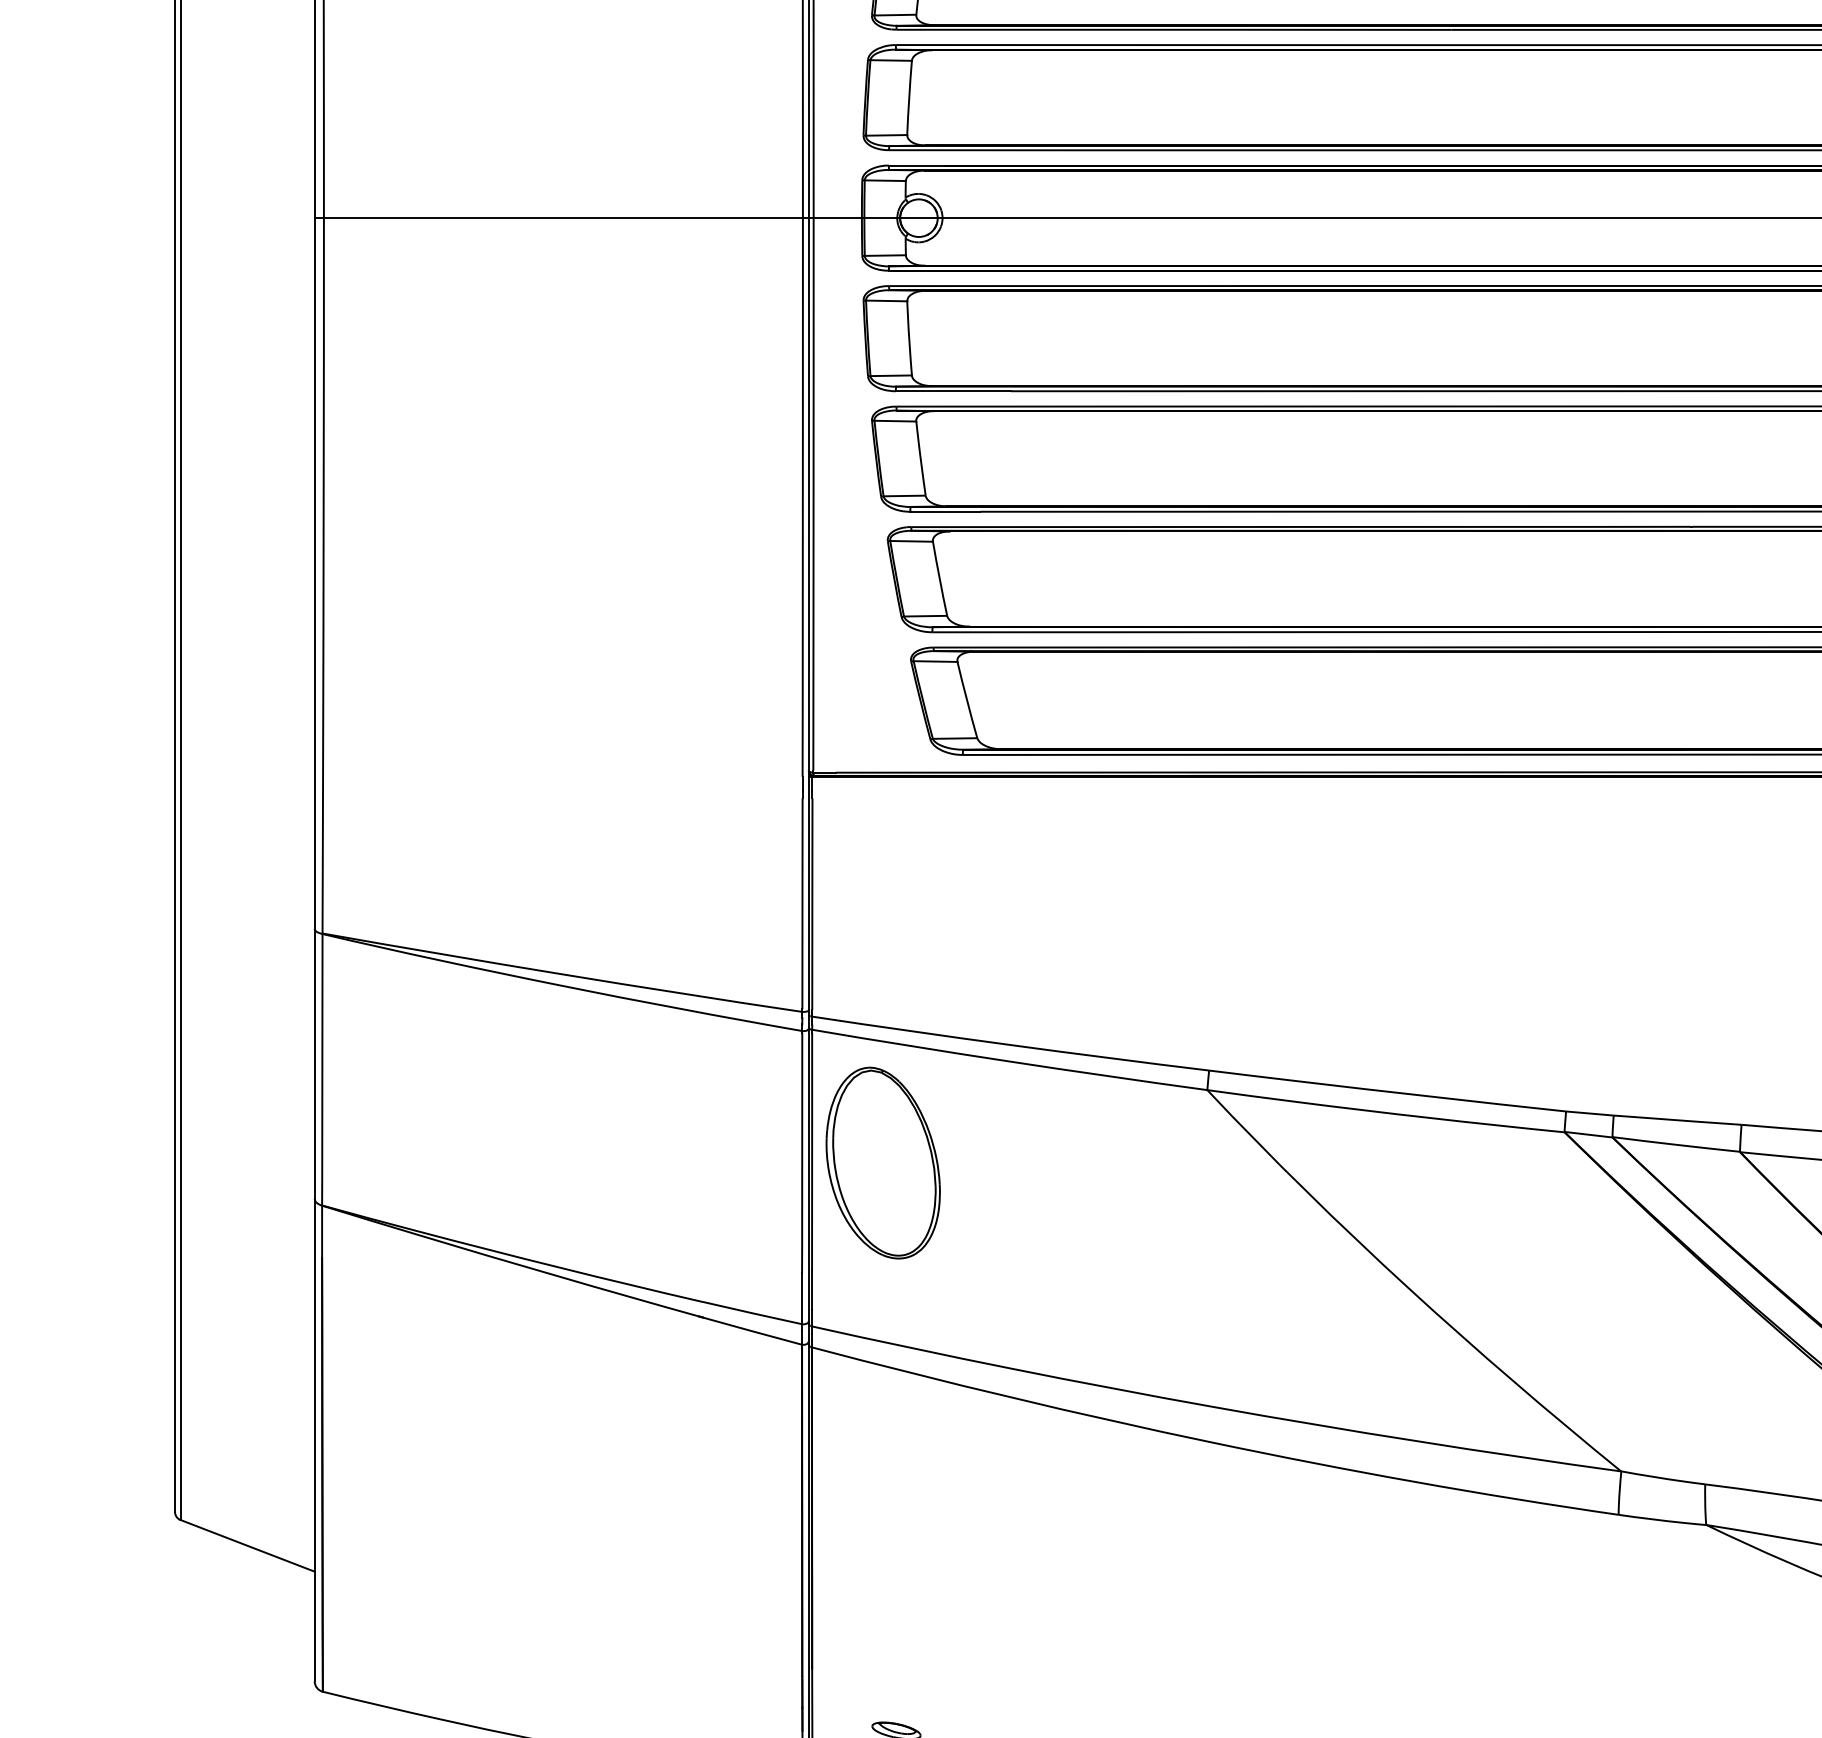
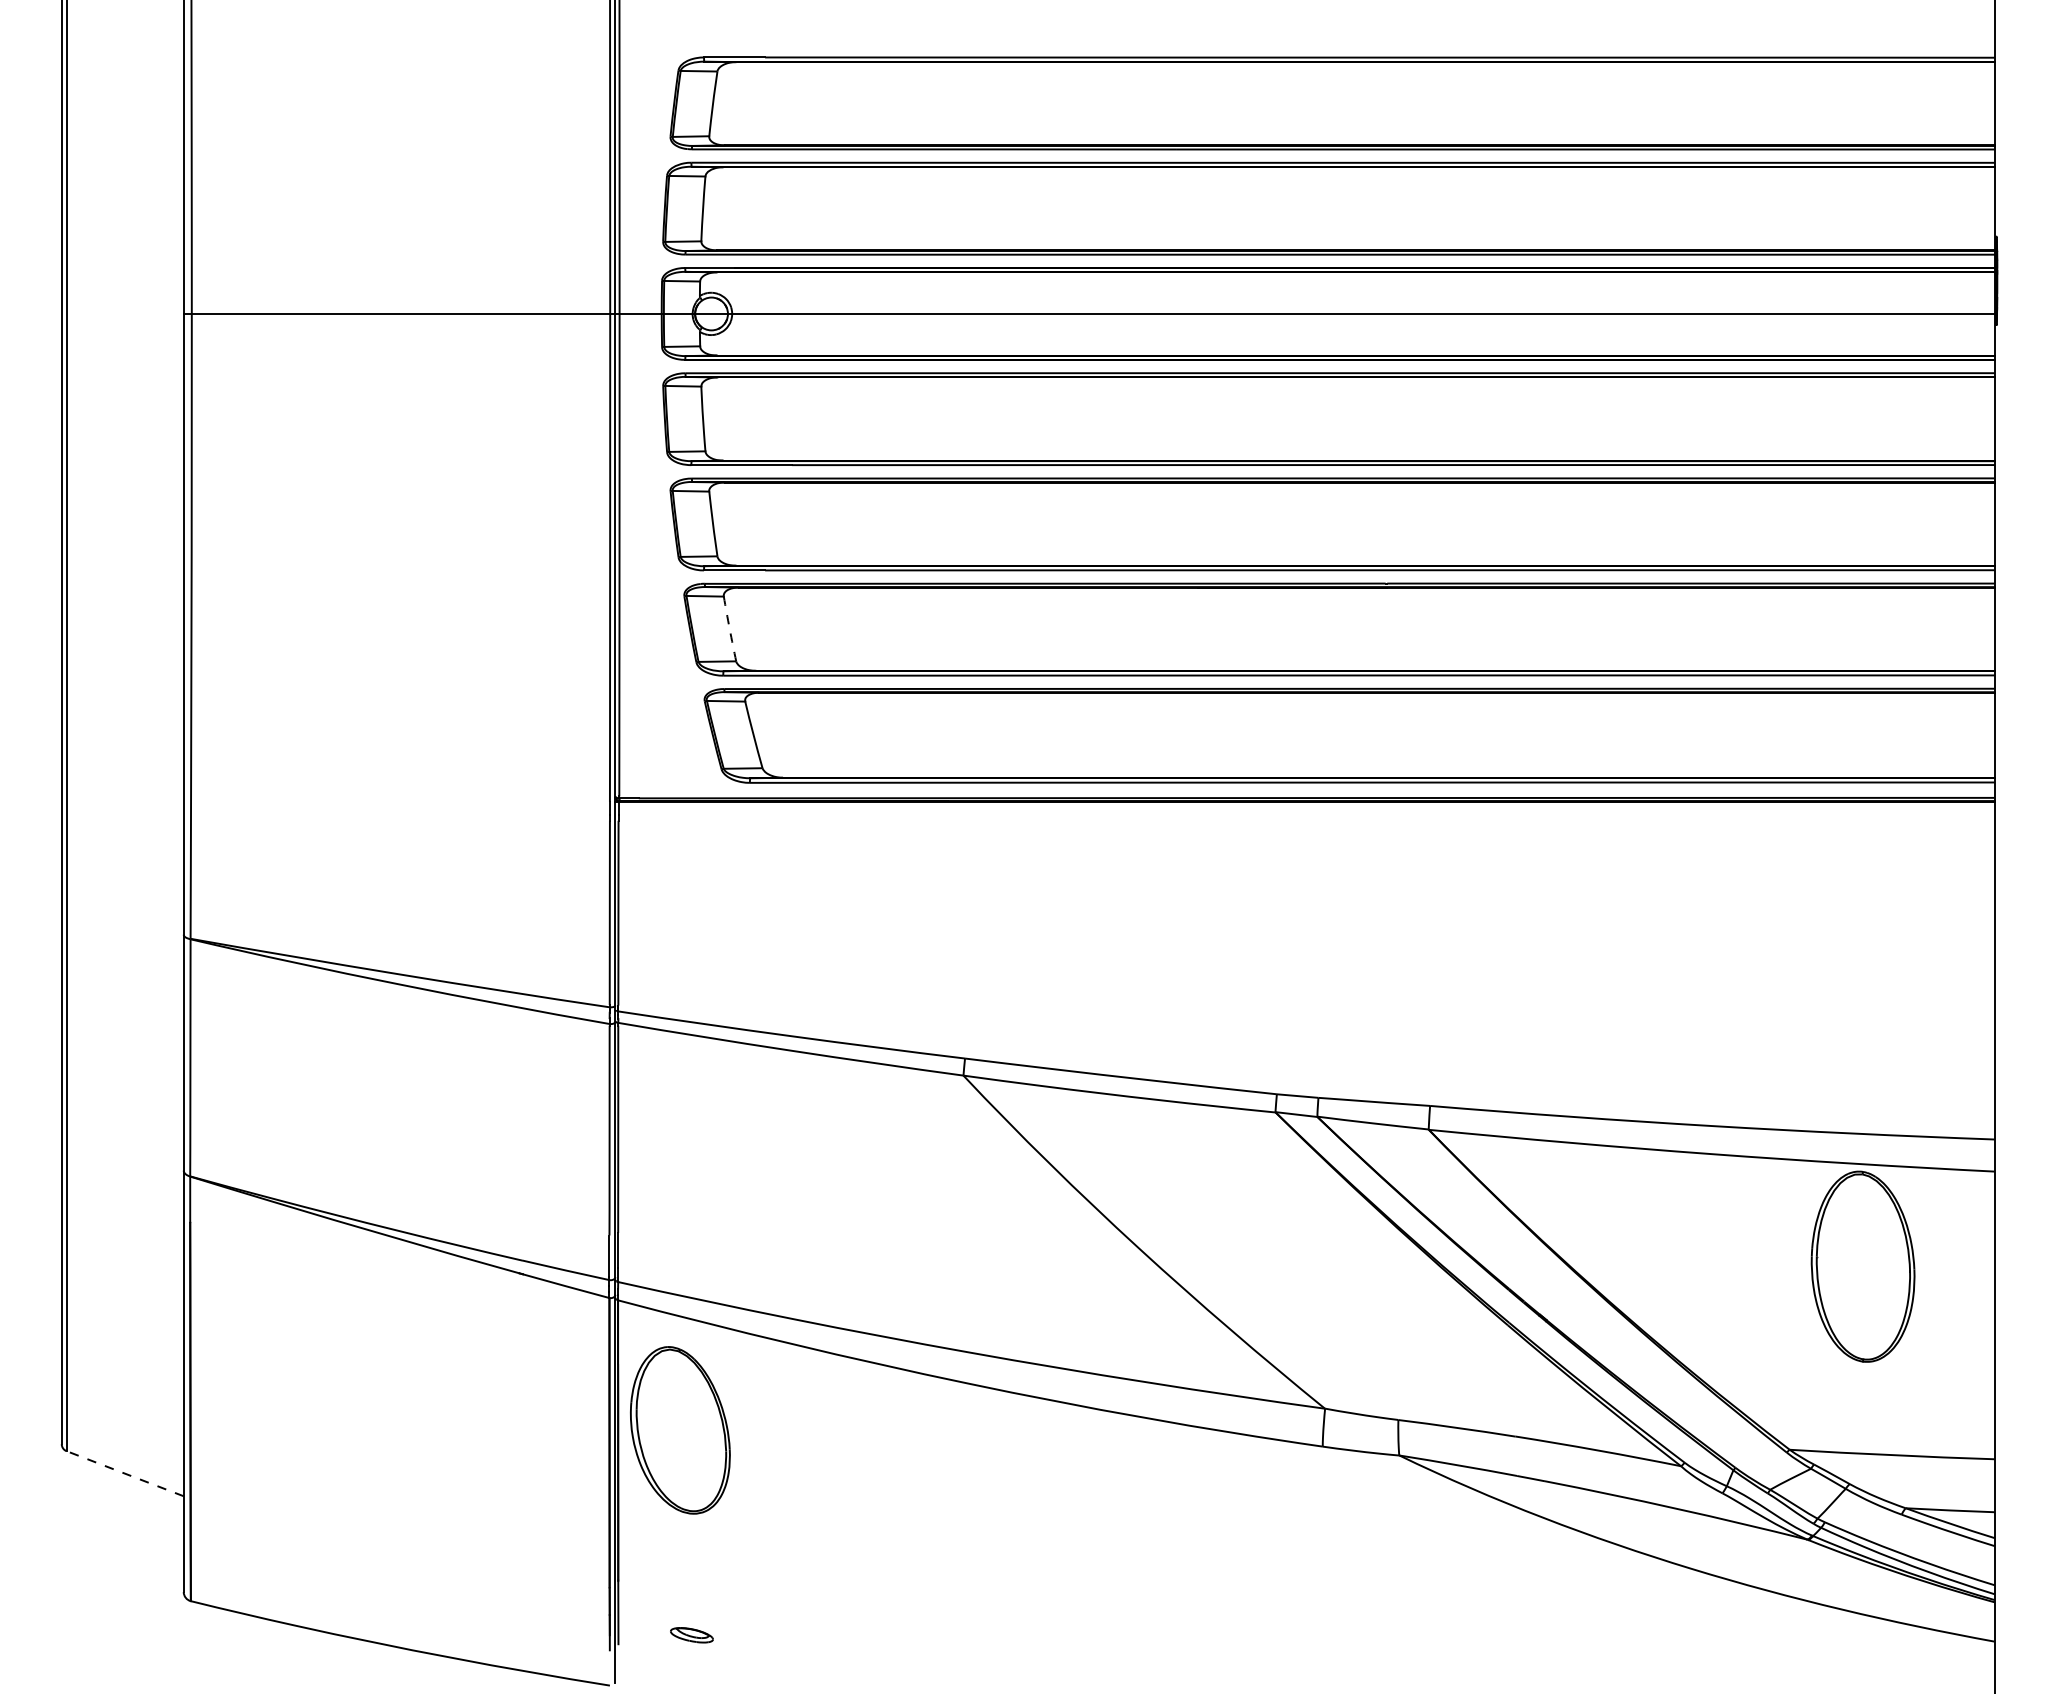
arc: (939, 579) -> (729, 629), solid -> dashed
part: (883, 1163) -> (680, 1430), moved
line: (248, 1545) -> (125, 1473), solid -> dashed

